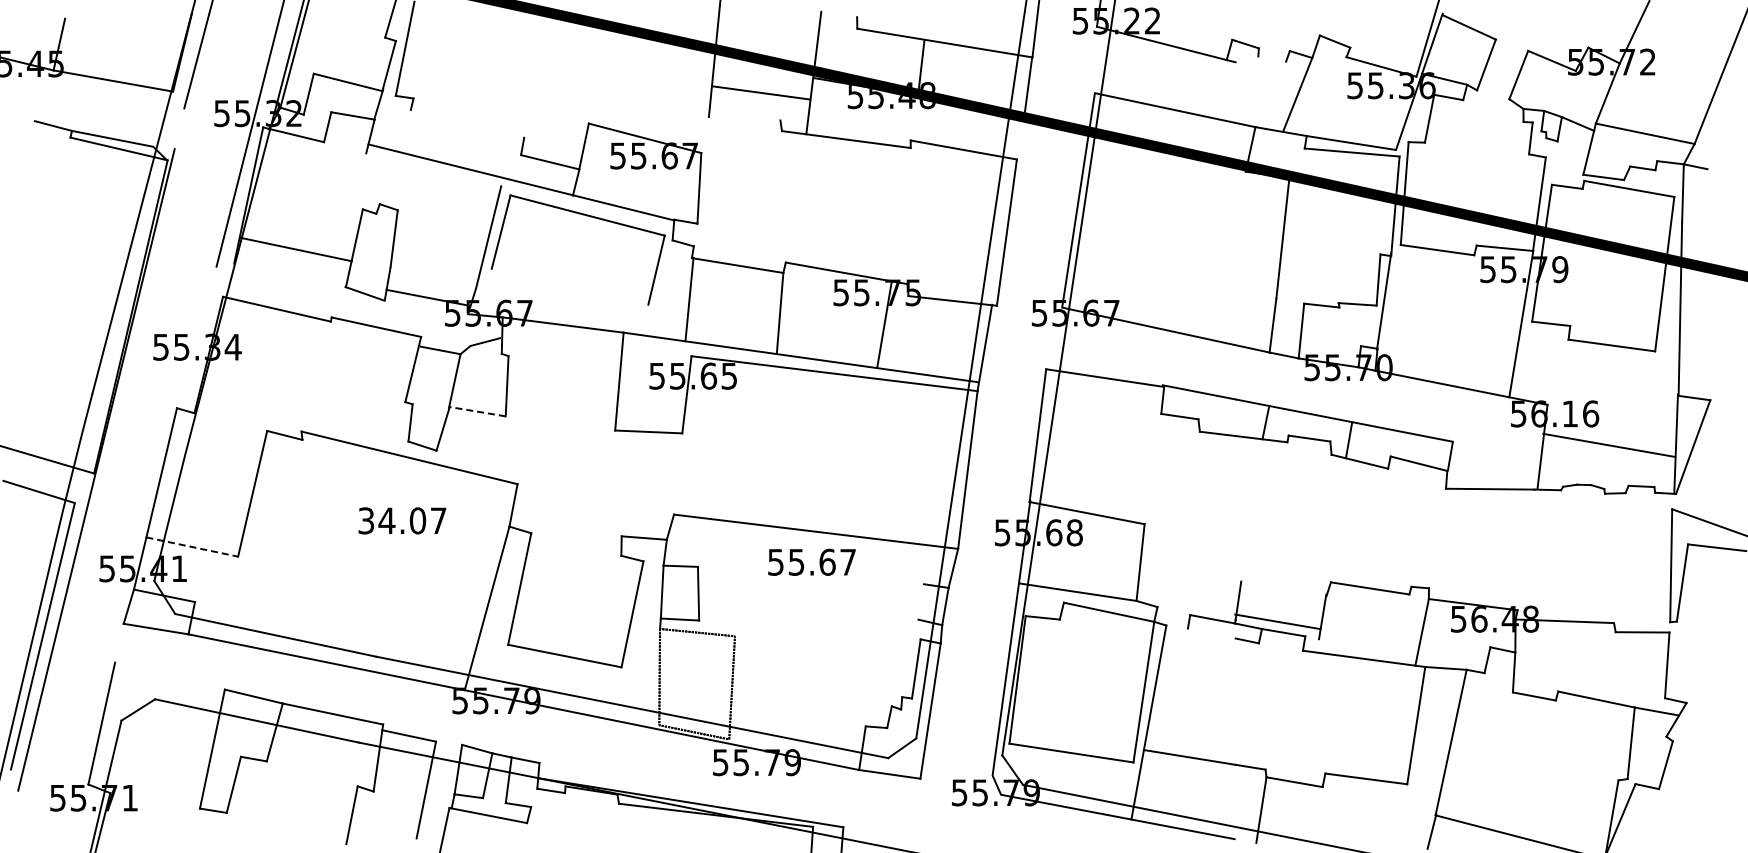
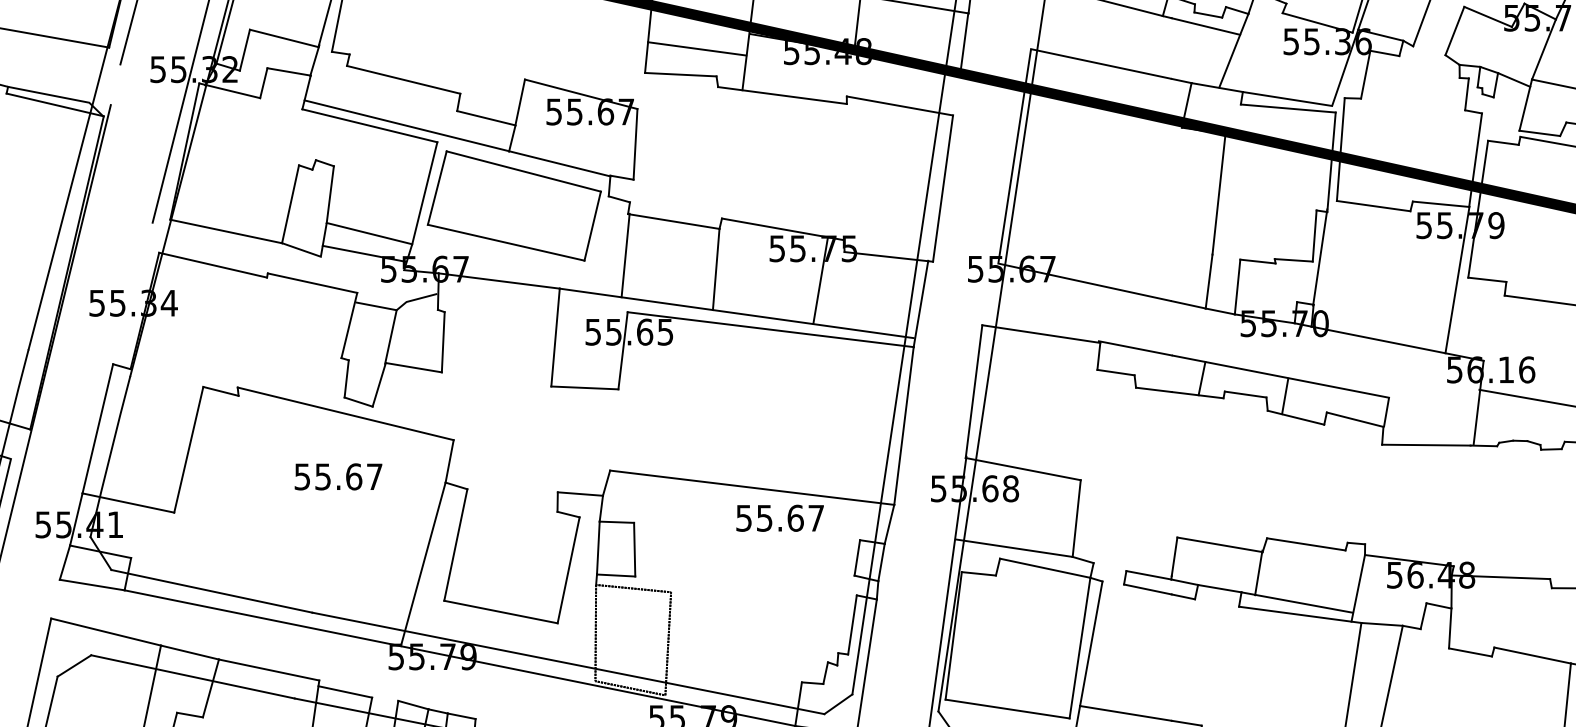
line: (1272, 58) -> (1208, 14), added
line: (1269, 70) -> (1205, 26), added
line: (744, 118) -> (680, 74), added
line: (467, 123) -> (403, 79), added
line: (433, 169) -> (369, 125), added
line: (295, 249) -> (225, 231), moved
line: (433, 277) -> (369, 233), added
line: (569, 286) -> (505, 242), added
line: (477, 411) -> (413, 367), dashed -> solid
text: (392, 520) -> (328, 476), 34.07 -> 55.67
line: (192, 547) -> (128, 503), dashed -> solid
text: (811, 561) -> (779, 517), moved
line: (920, 601) -> (856, 557), added
line: (1277, 621) -> (1219, 544), moved
line: (1211, 633) -> (1147, 589), added
line: (1360, 646) -> (1296, 602), added
line: (169, 675) -> (105, 631), added

